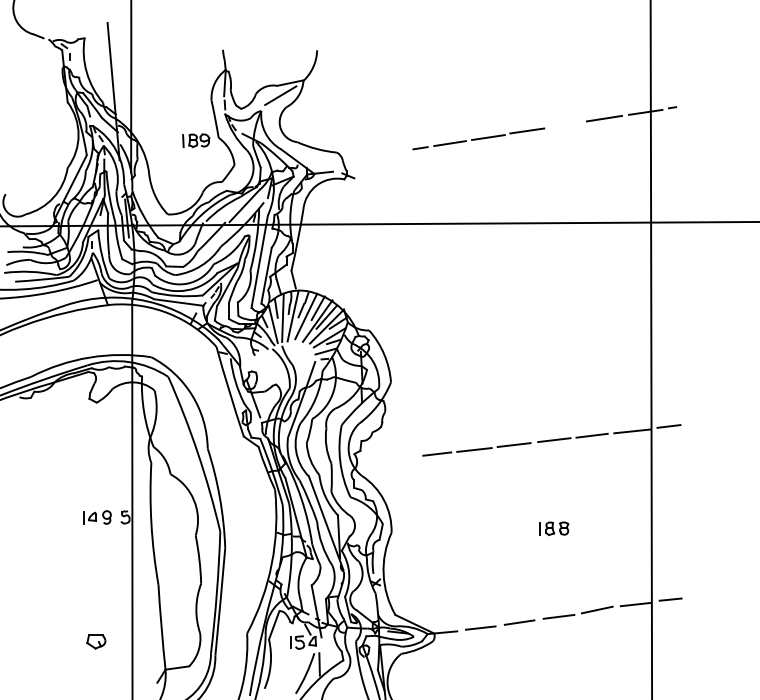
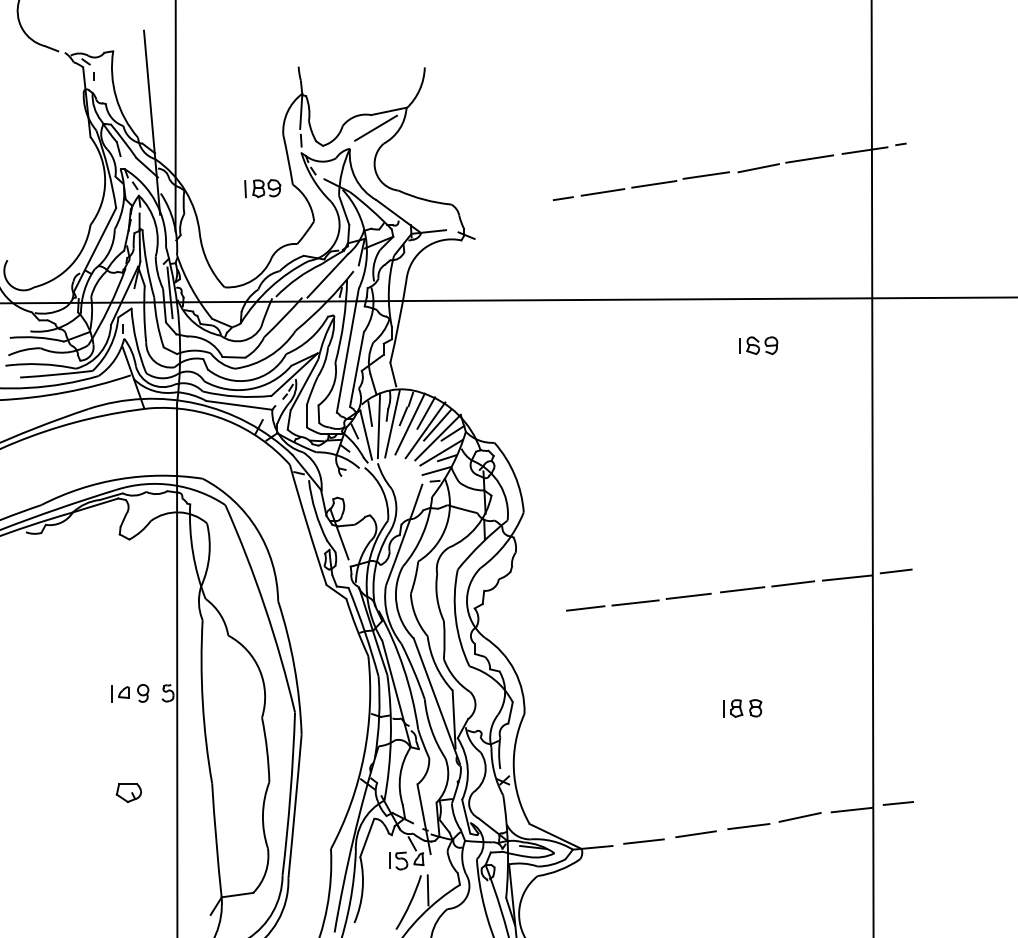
line: (566, 125) -> (758, 168), added
part: (566, 257) -> (758, 345), added
part: (96, 641) -> (129, 792), moved

